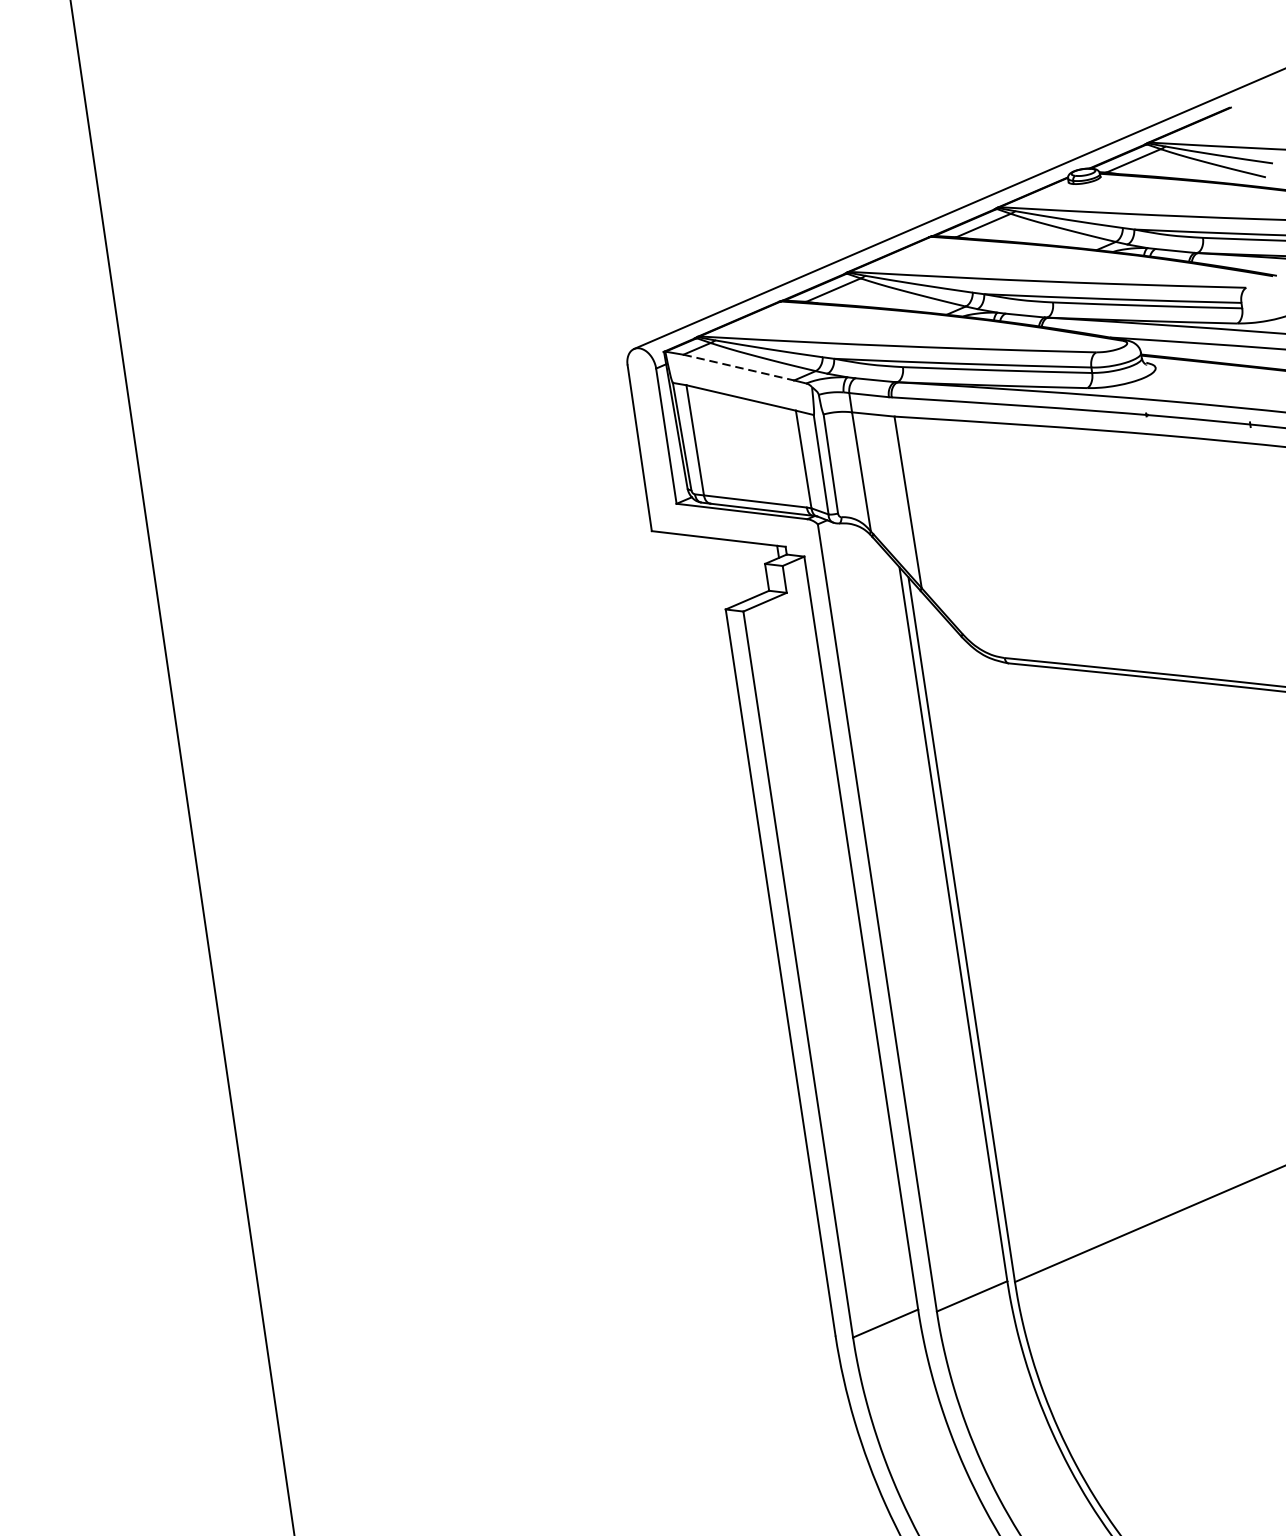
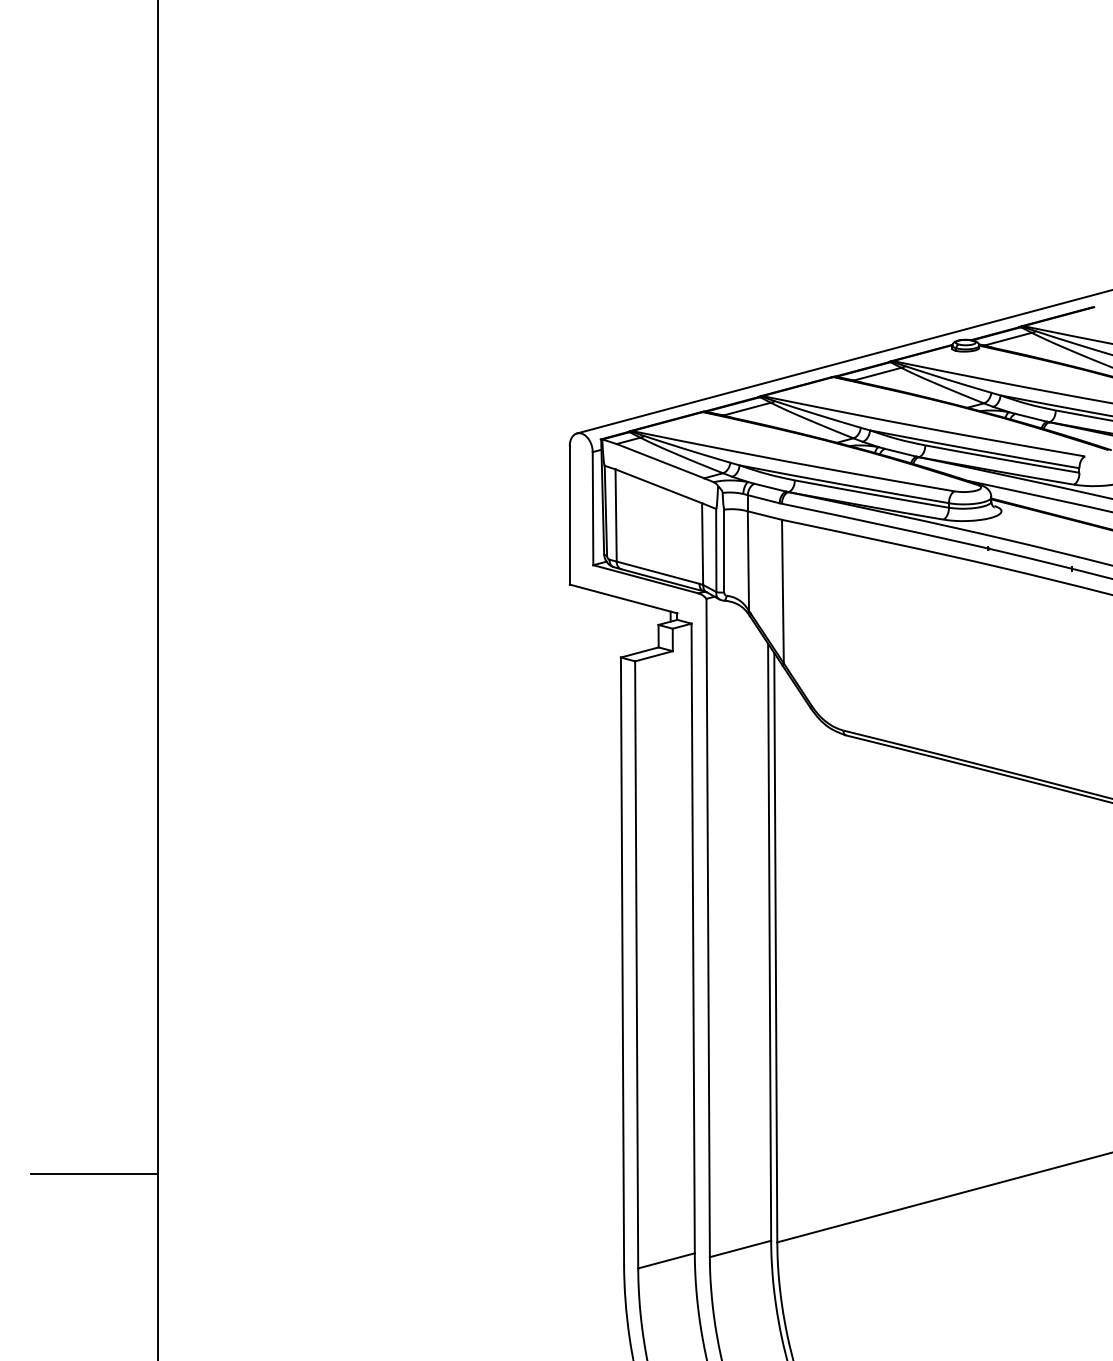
line: (738, 367) -> (660, 461), dashed -> solid
line: (184, 1319) -> (93, 1173), added

